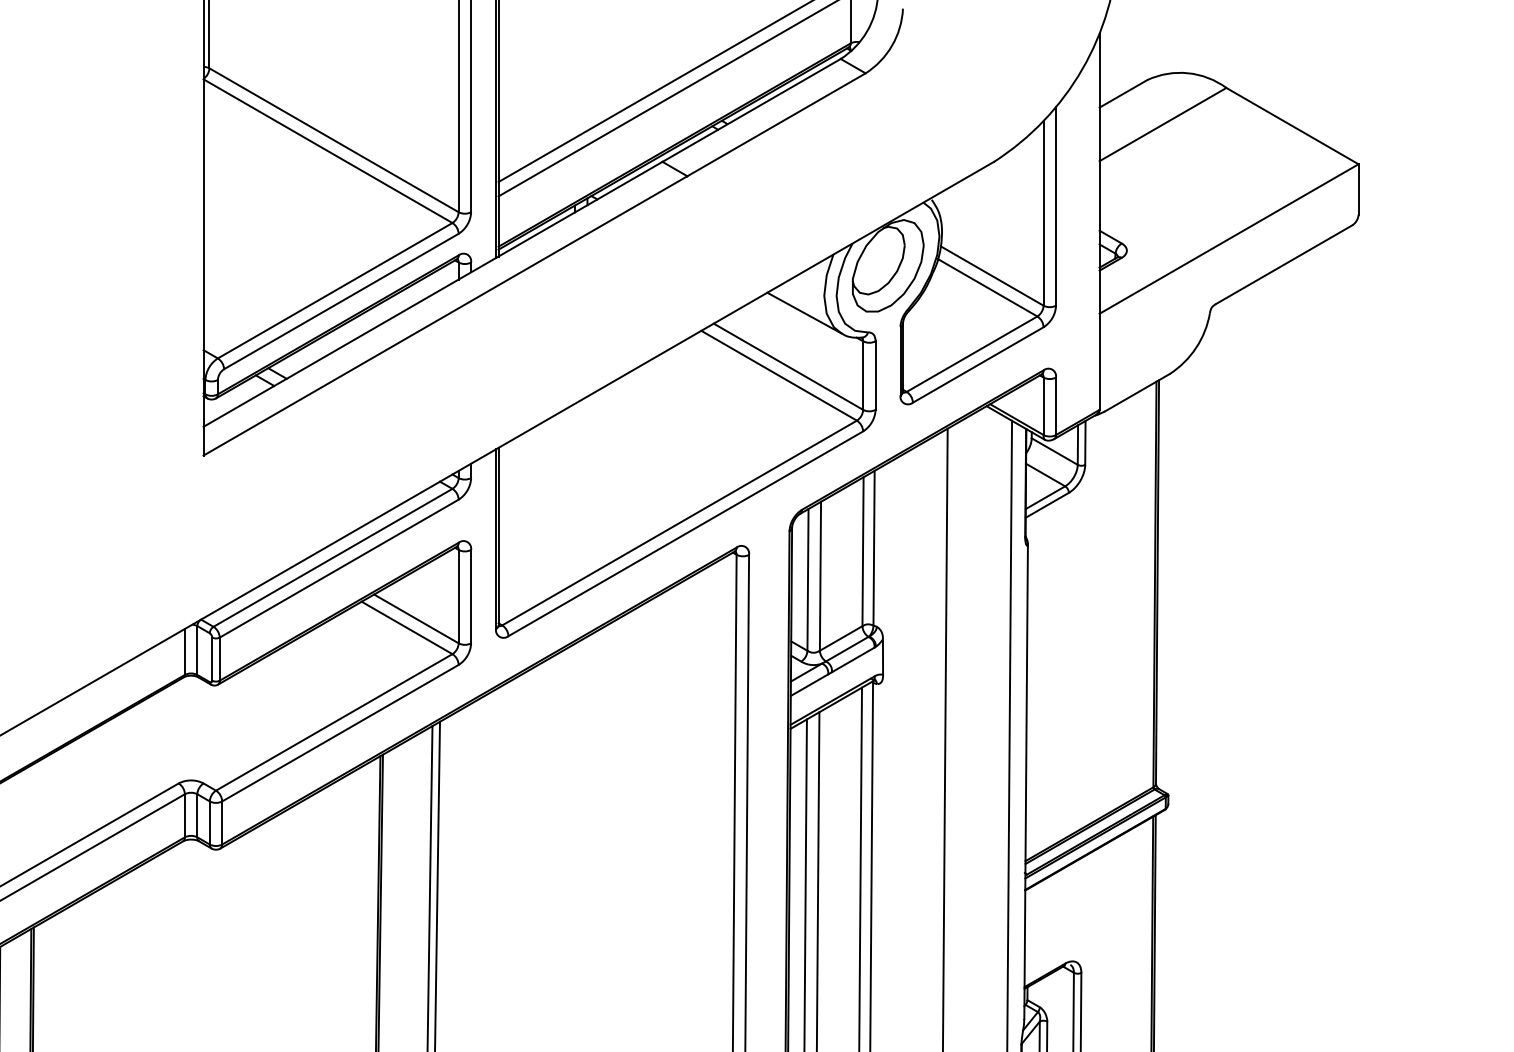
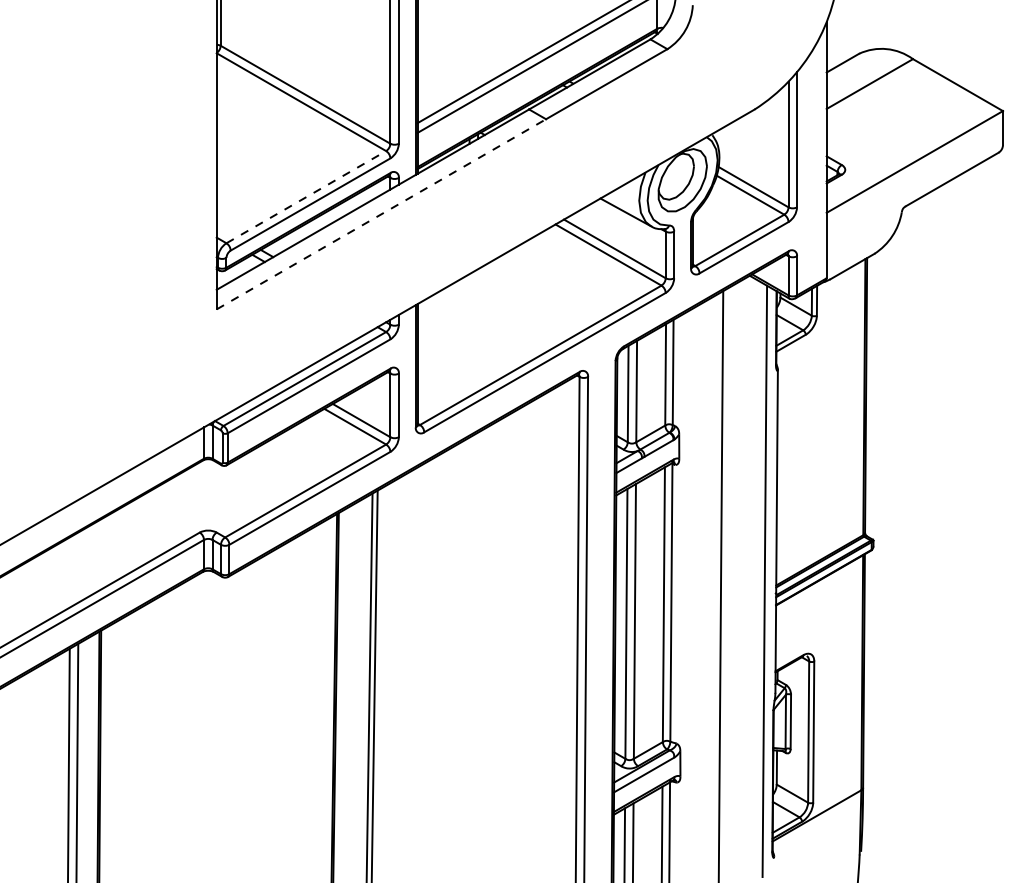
line: (335, 289) -> (306, 196), solid -> dashed
line: (445, 316) -> (381, 214), solid -> dashed

